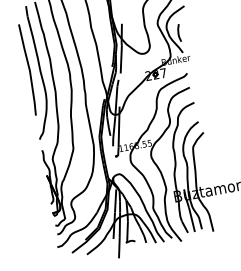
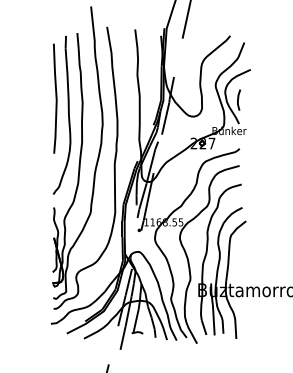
line: (28, 69) -> (55, 98), moved

